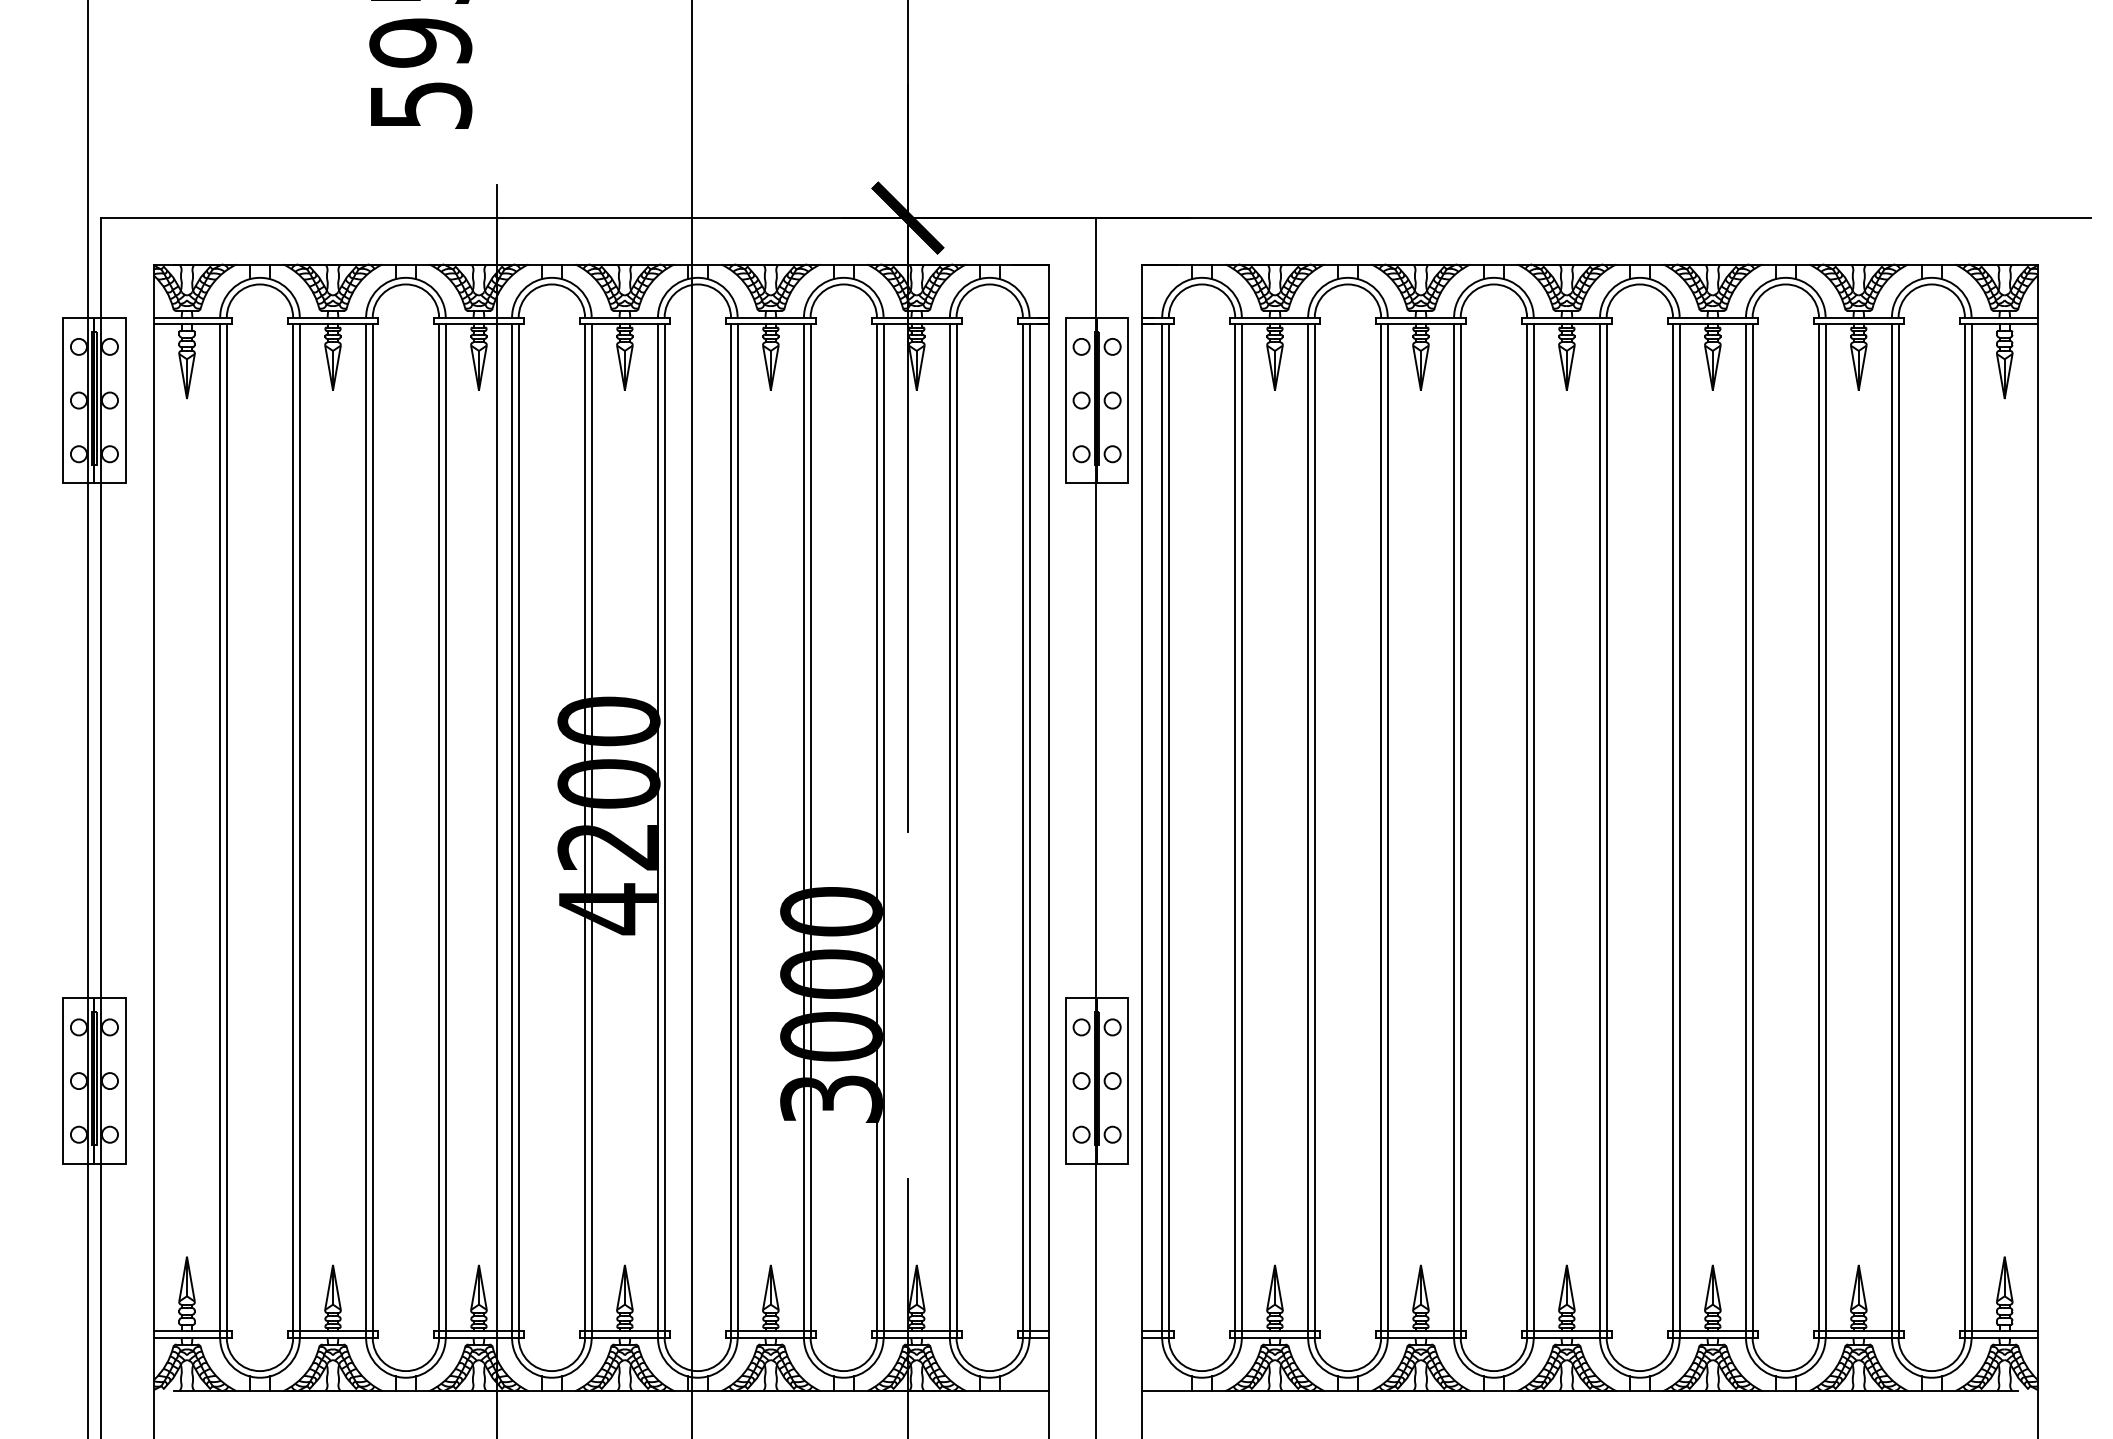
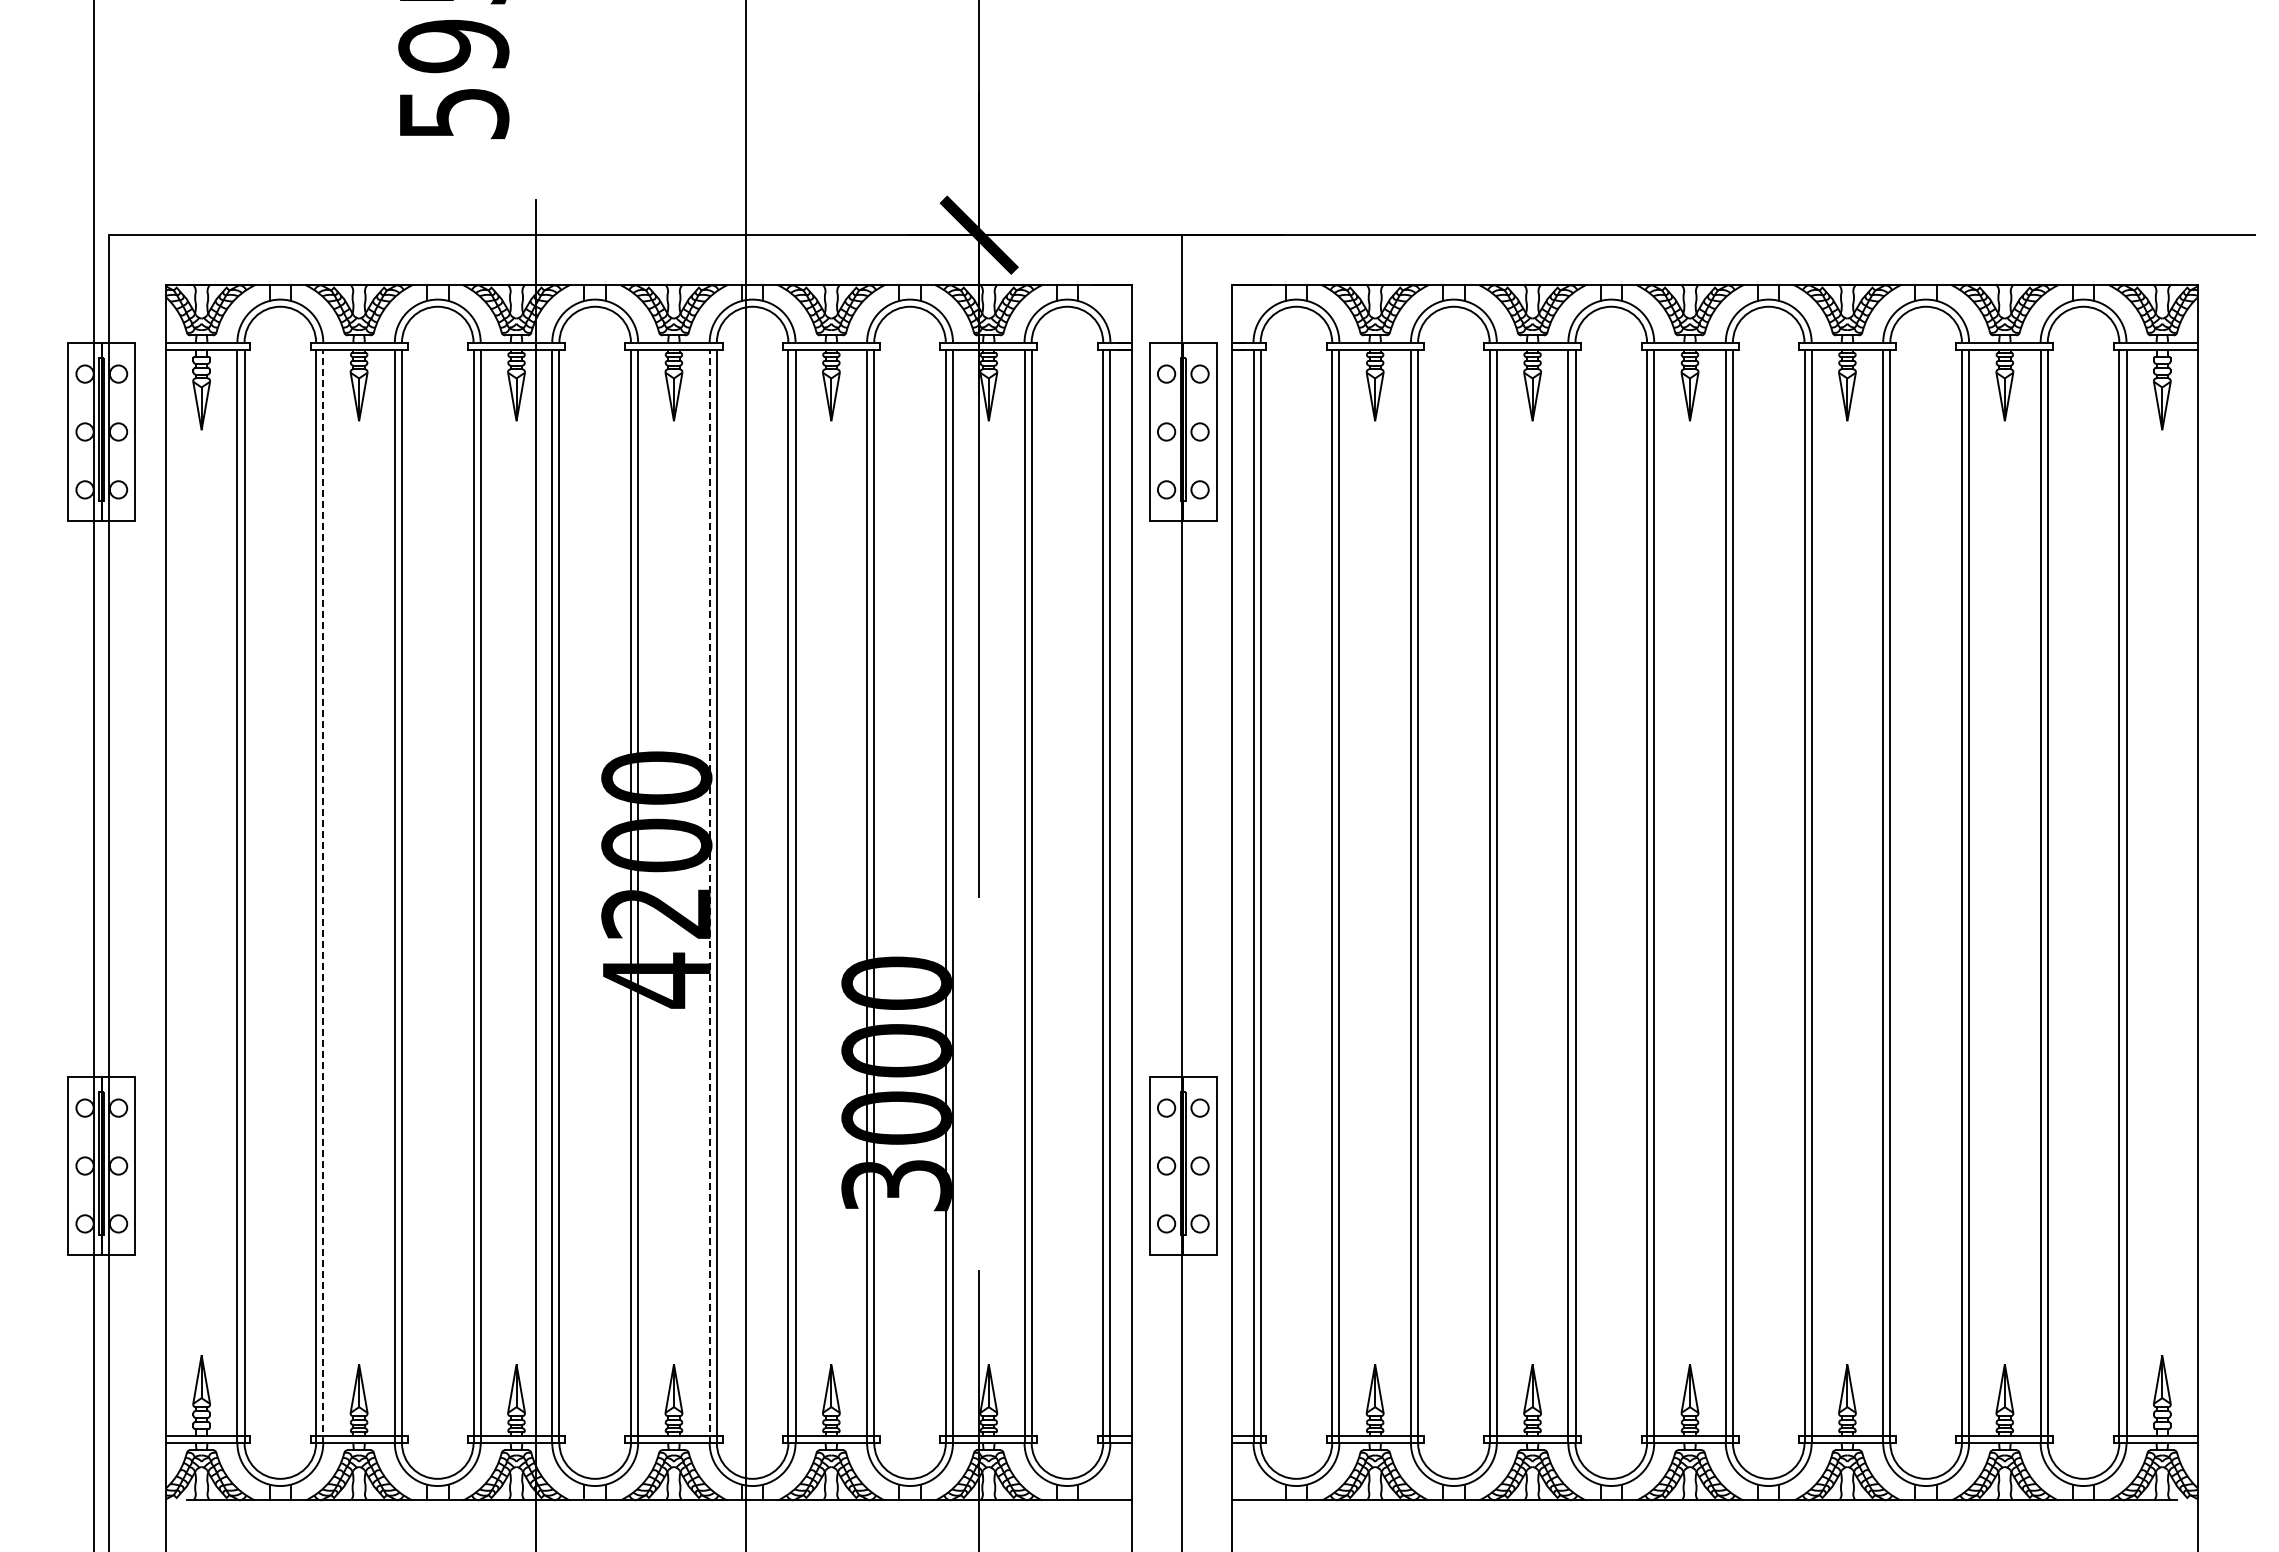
line: (299, 831) -> (323, 896), solid -> dashed
line: (657, 831) -> (709, 896), solid -> dashed

